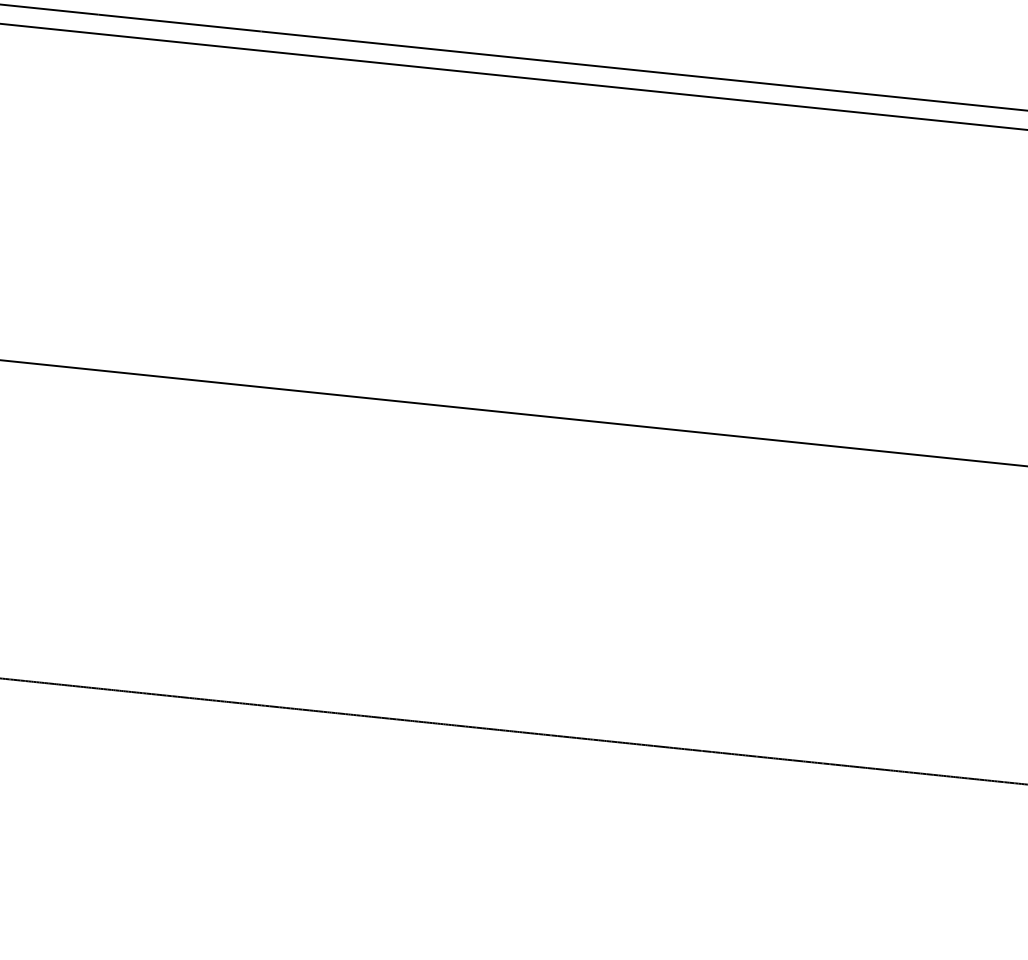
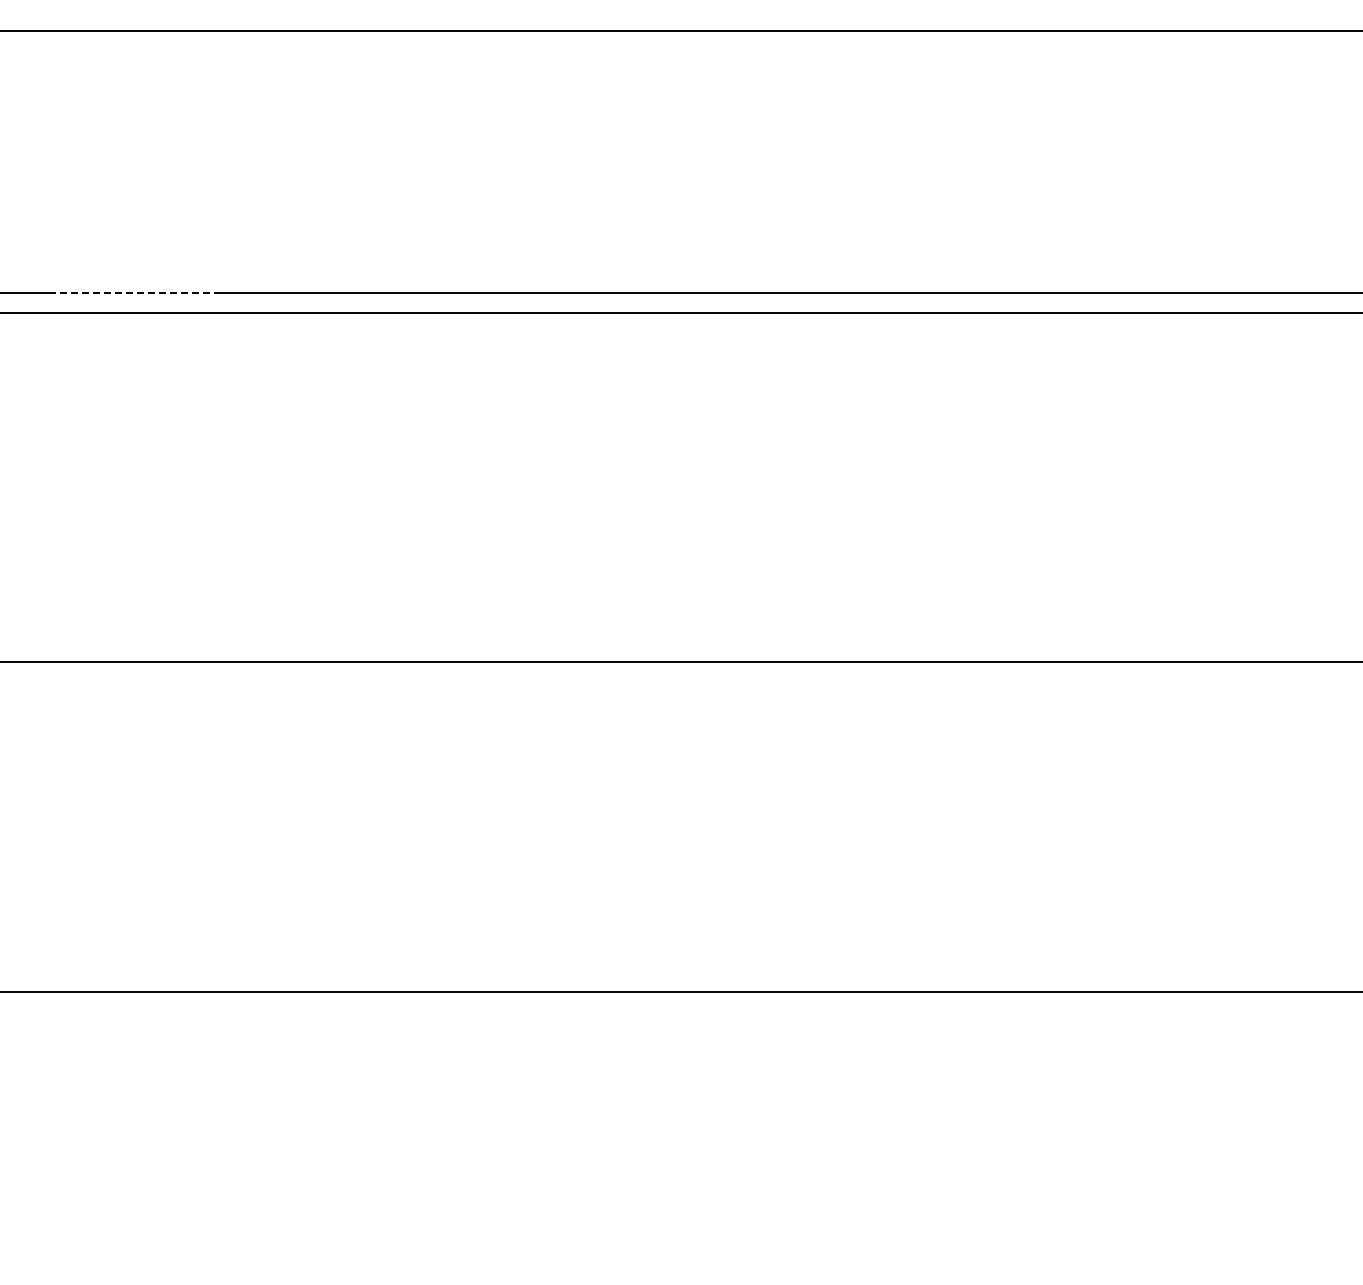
line: (180, 23) -> (134, 293), solid -> dashed

